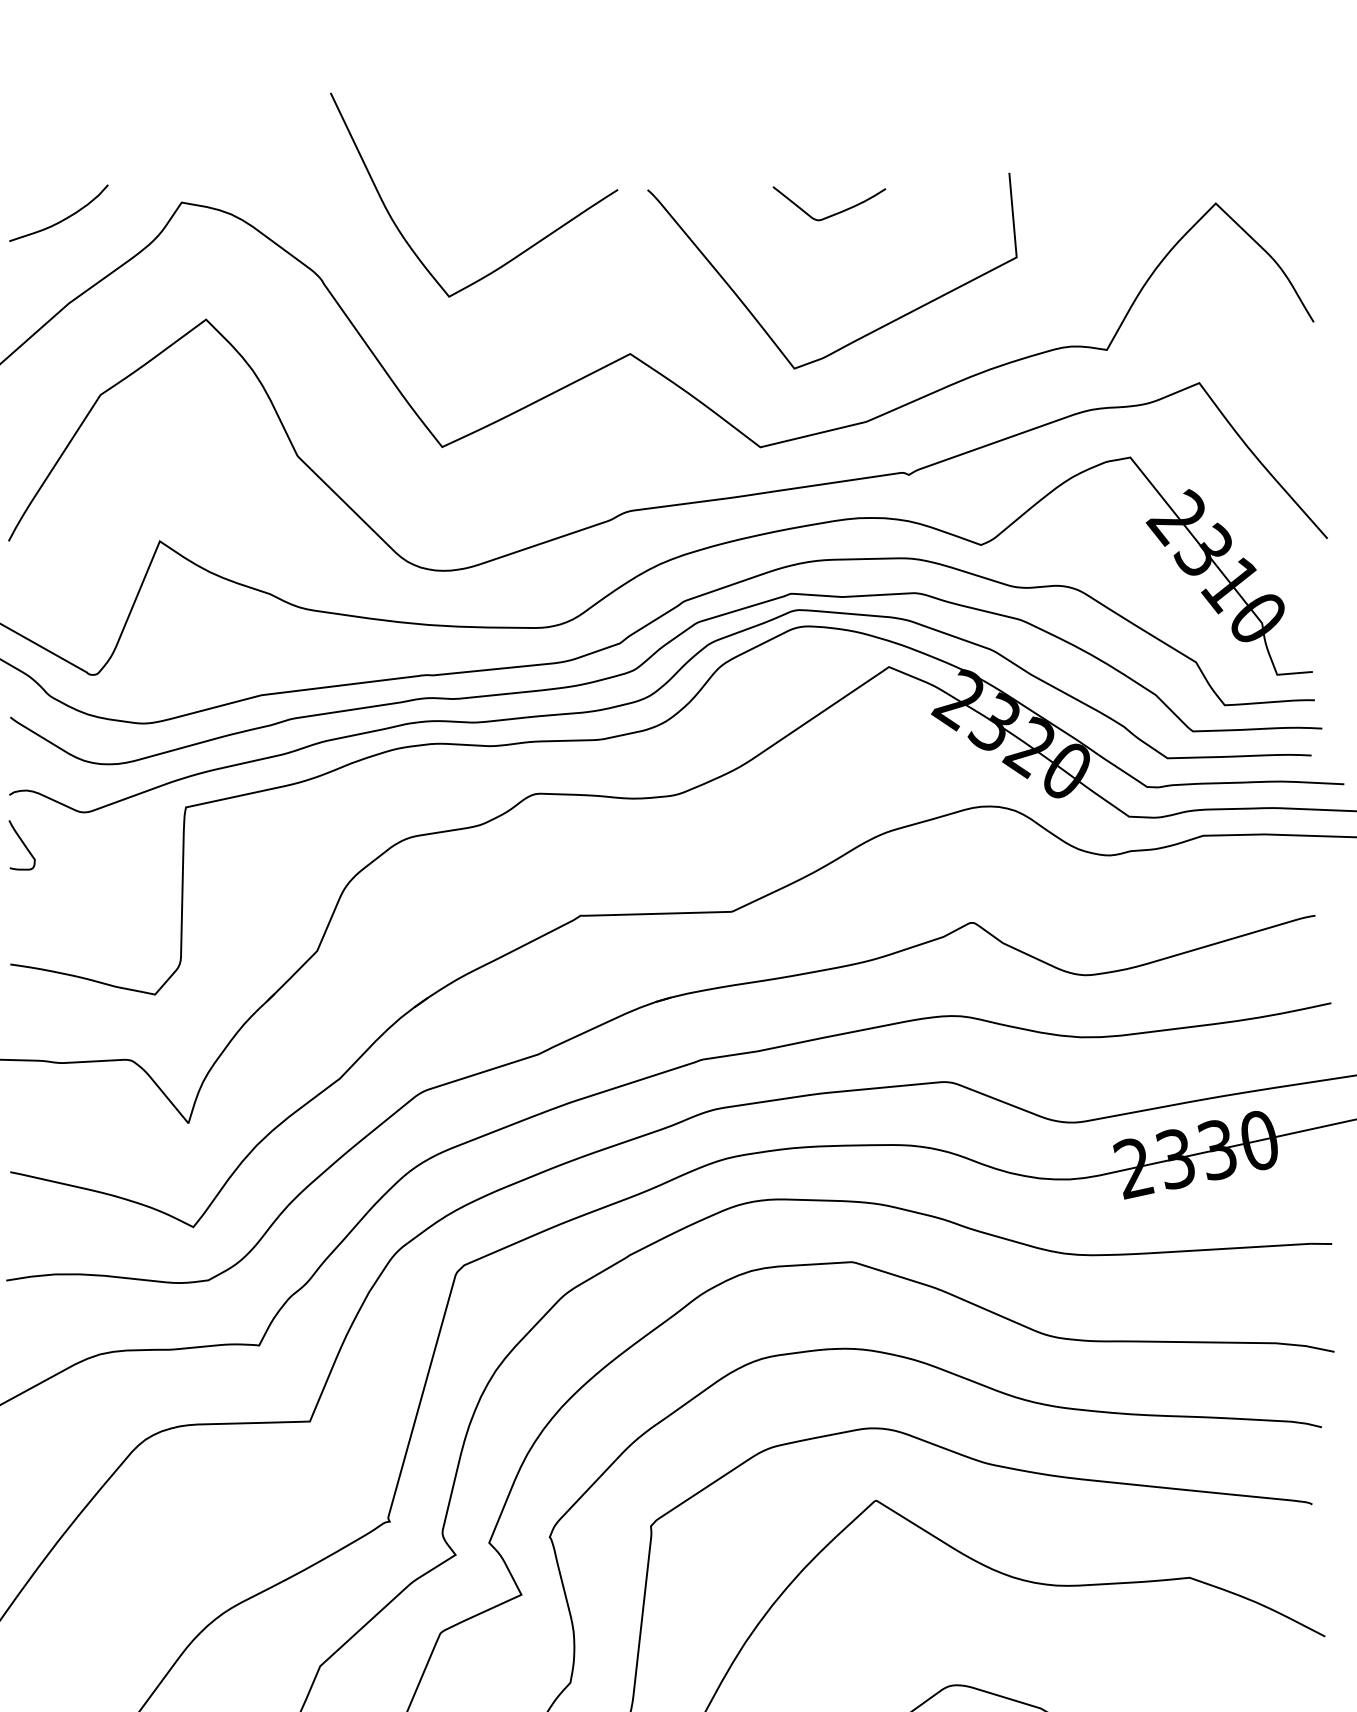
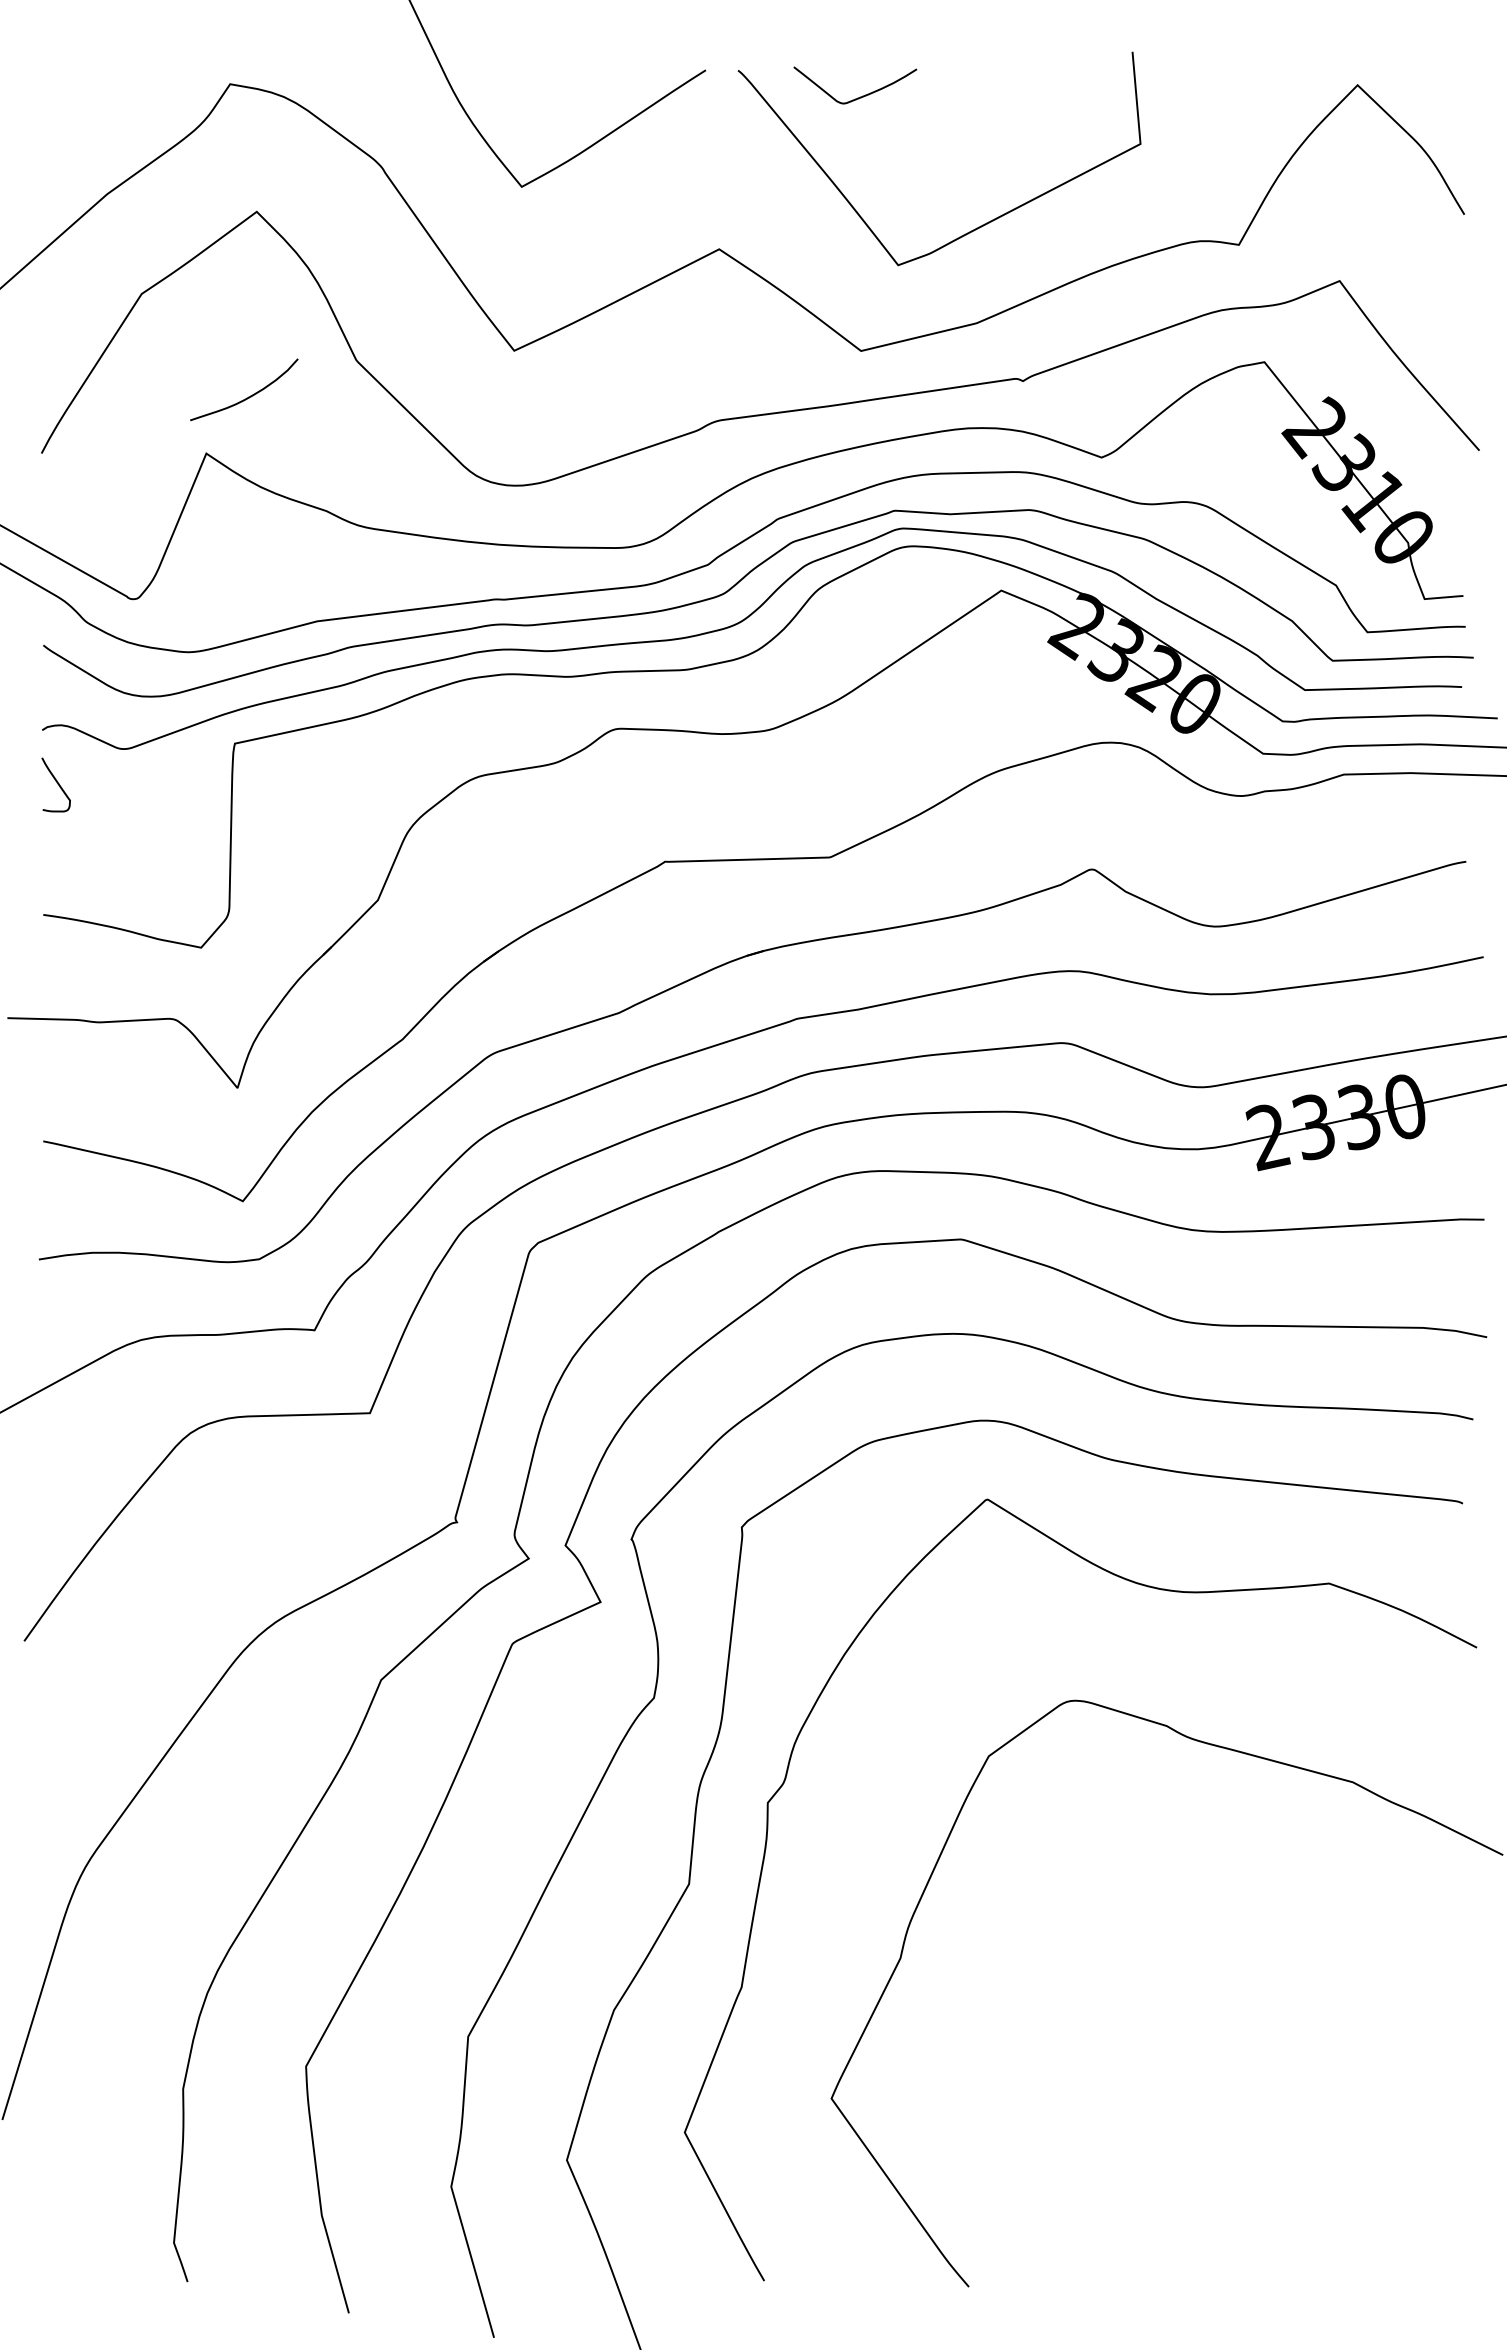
curve: (834, 213) -> (860, 96), moved
curve: (62, 219) -> (248, 396), moved

